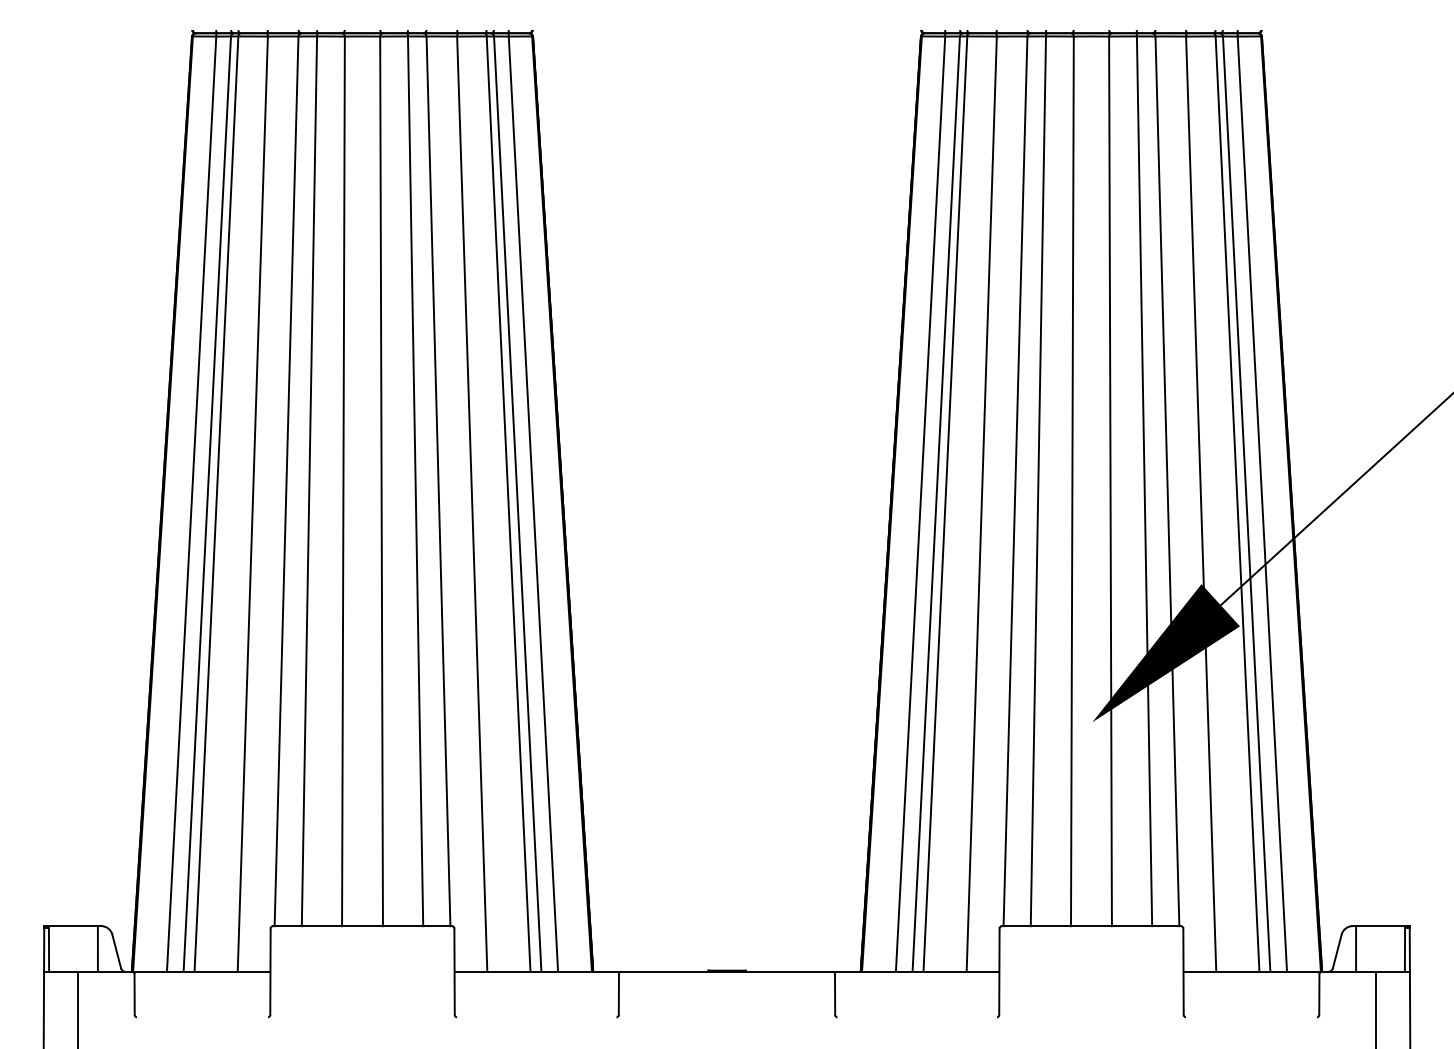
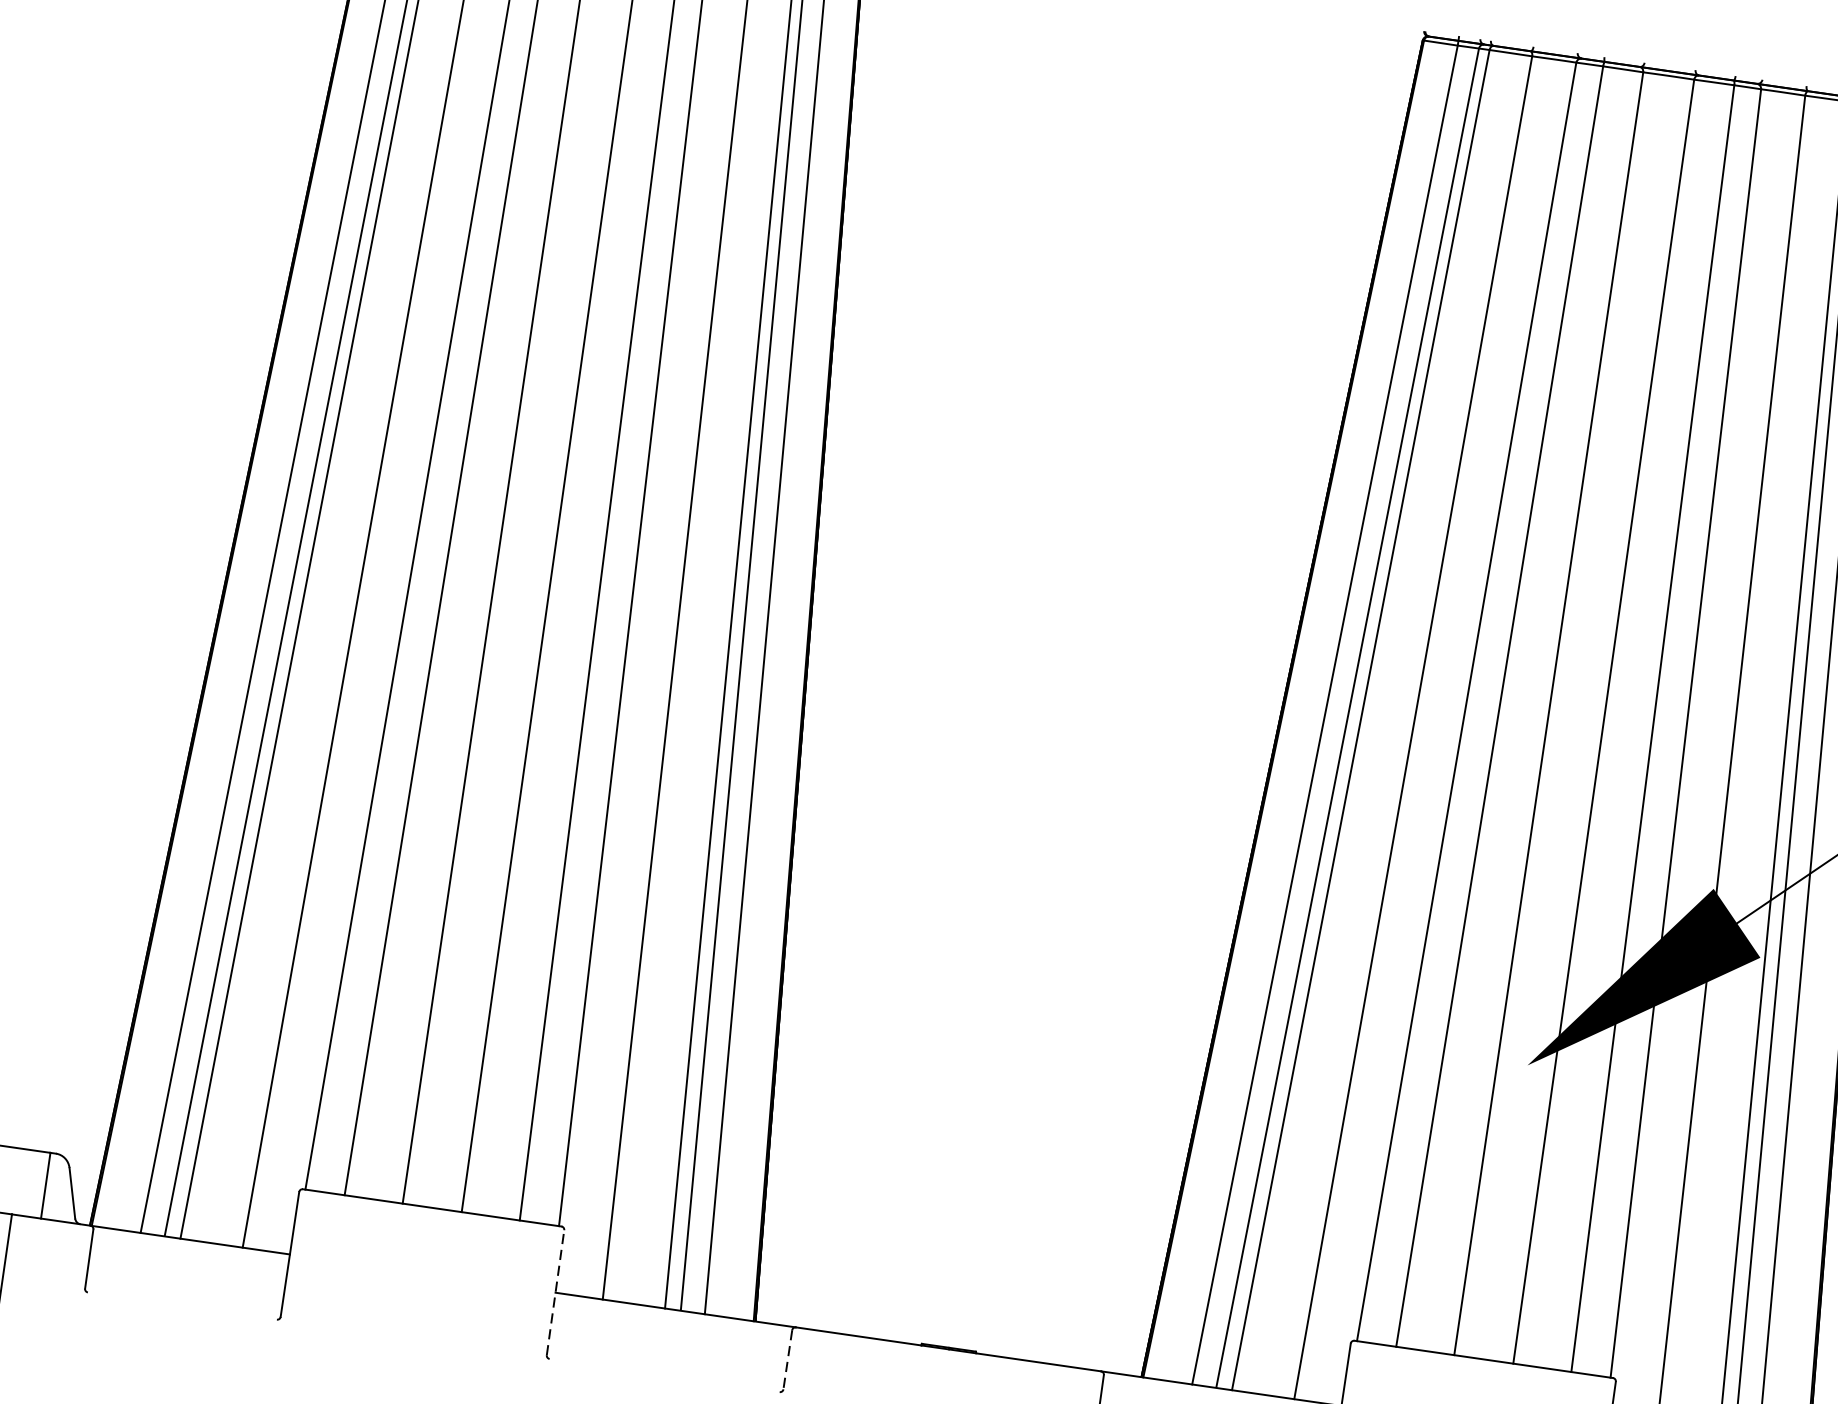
line: (454, 971) -> (555, 1292), solid -> dashed
line: (618, 994) -> (787, 1359), solid -> dashed

